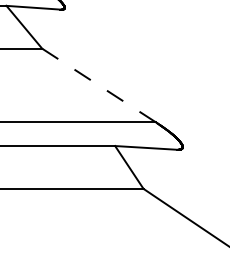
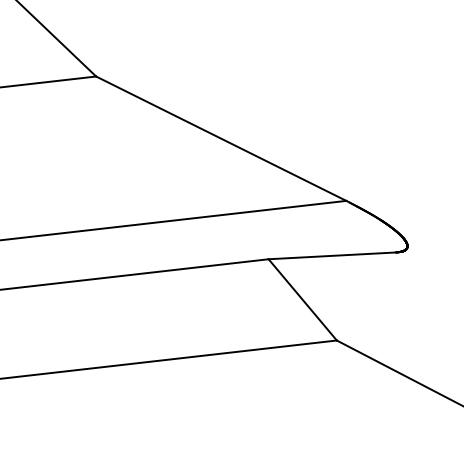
line: (98, 85) -> (220, 138), dashed -> solid

